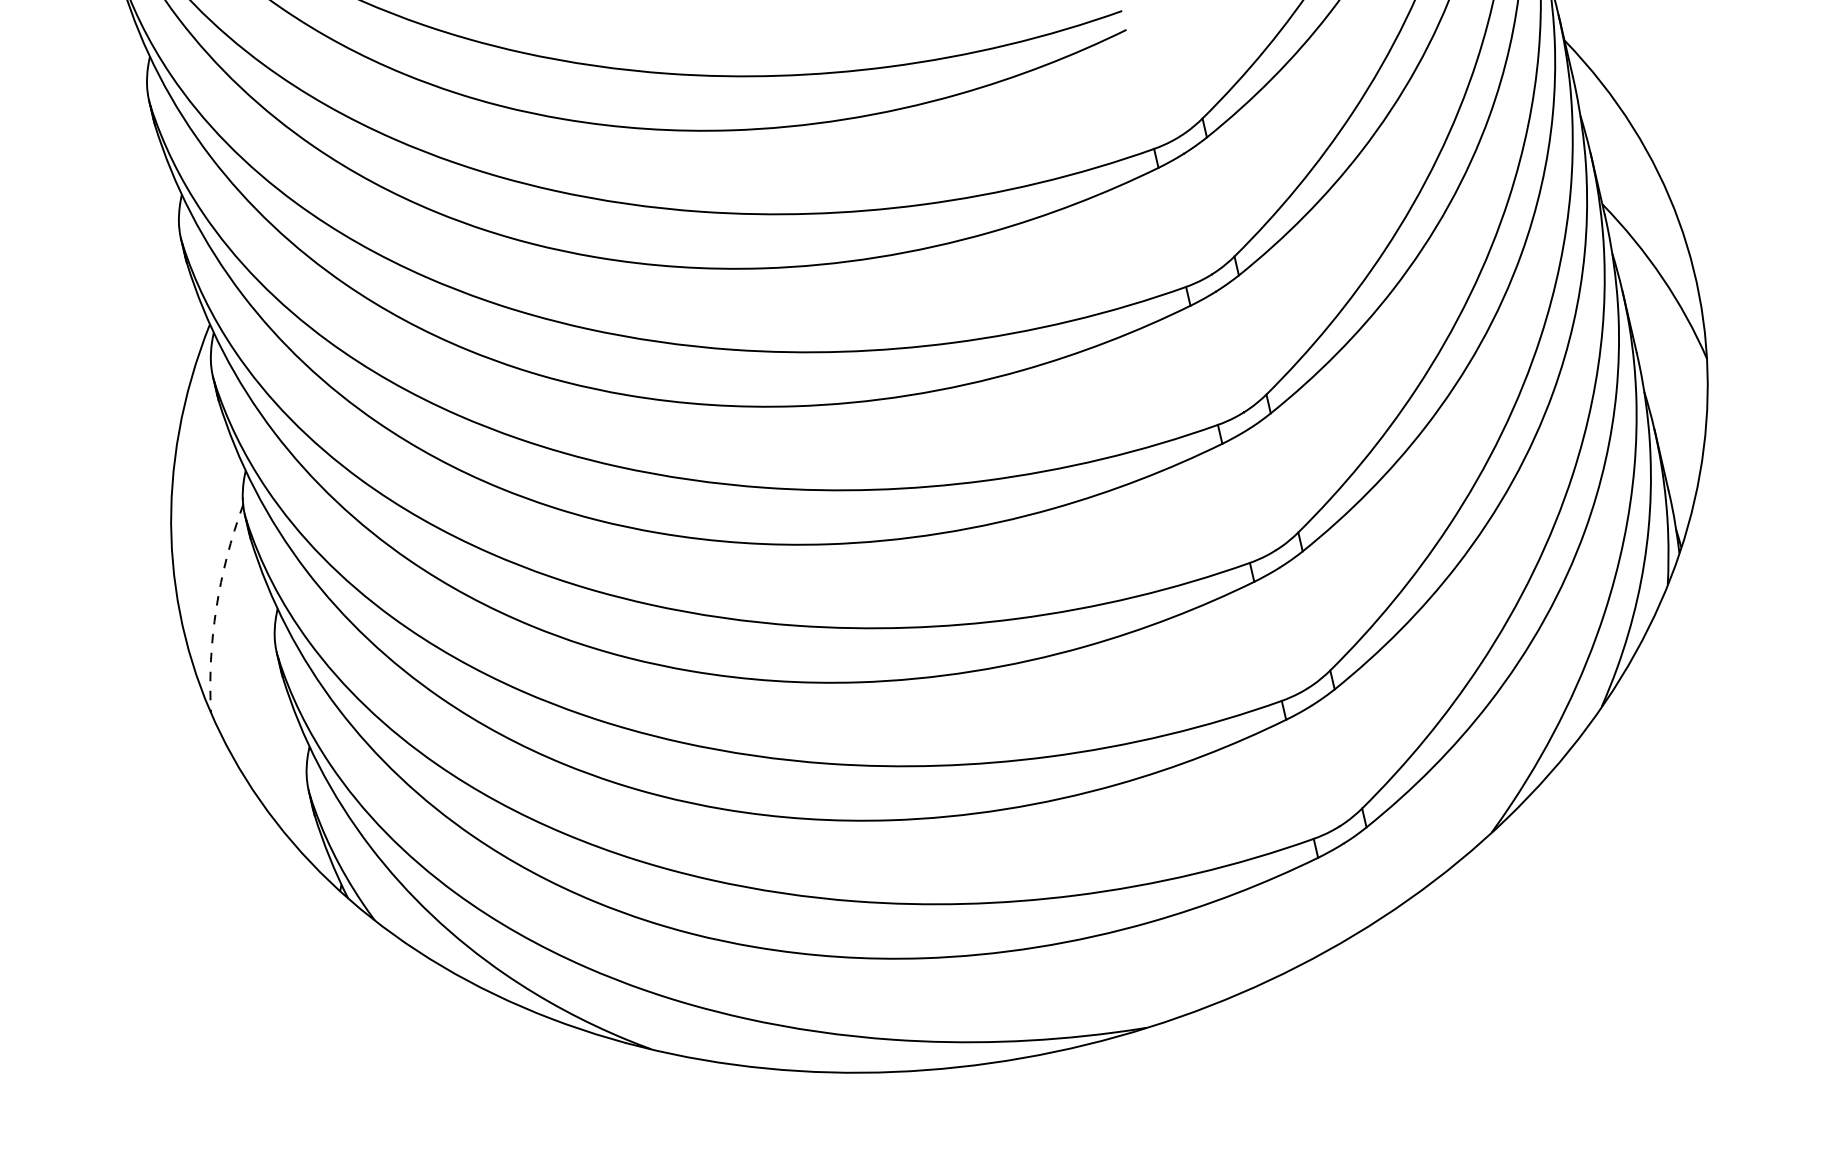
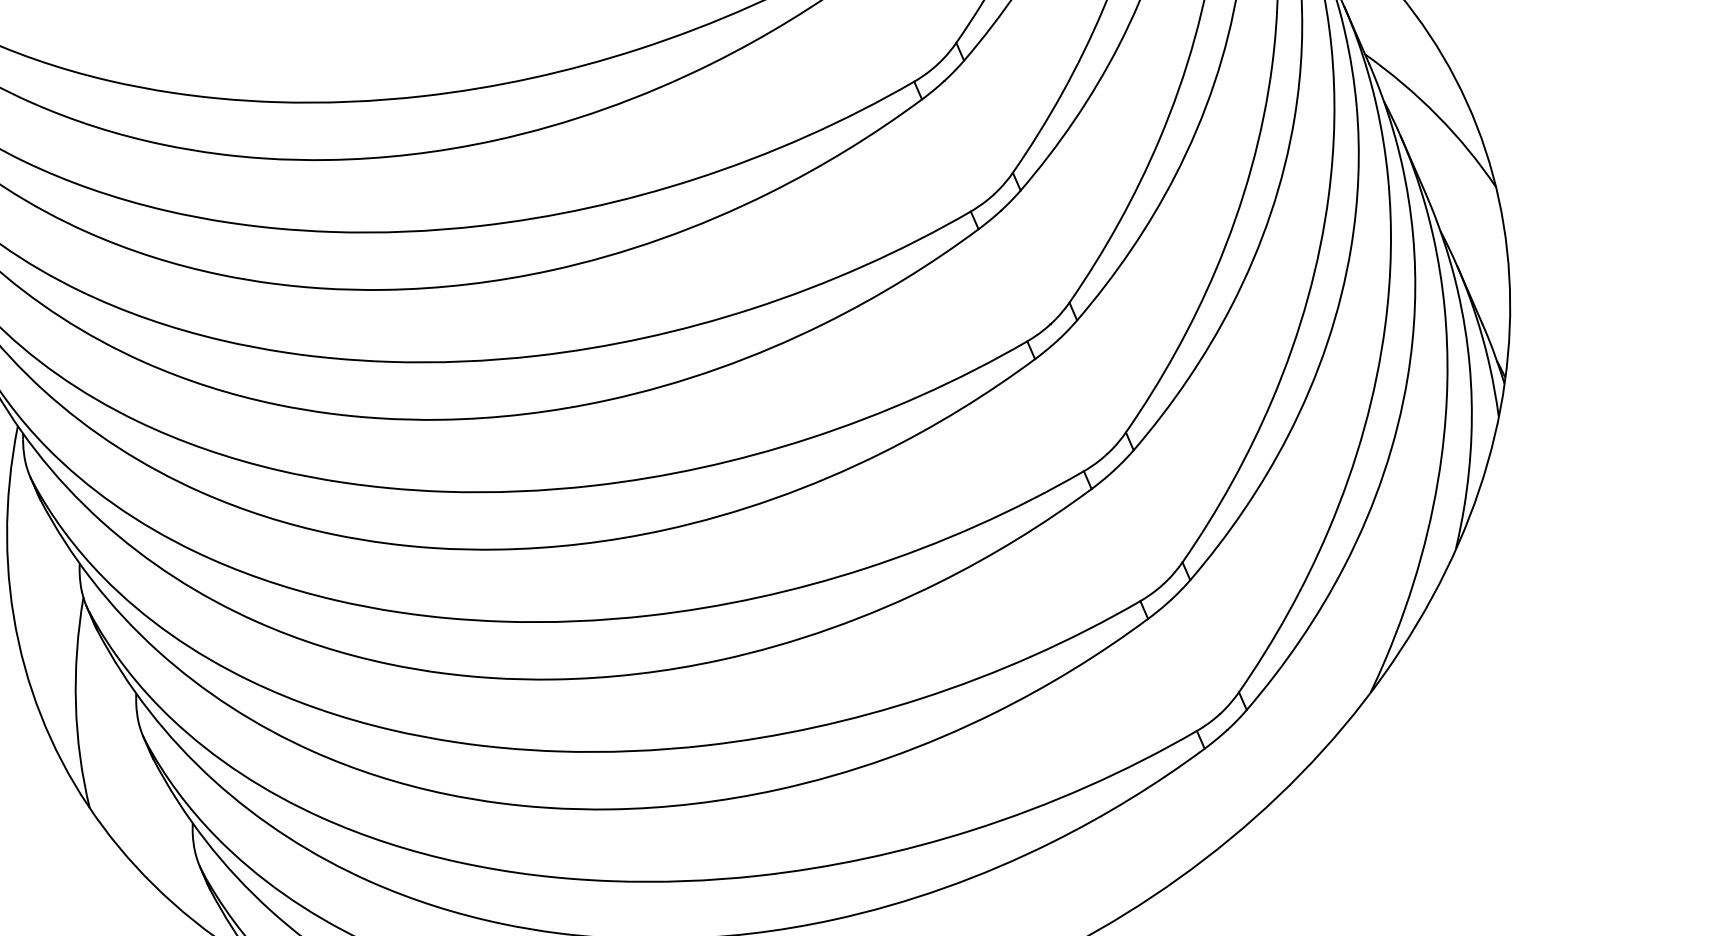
arc: (216, 608) -> (76, 704), dashed -> solid

